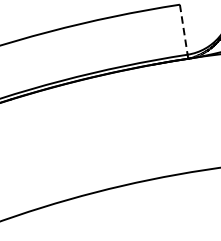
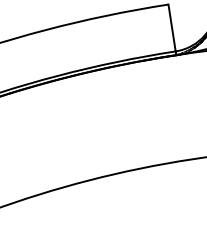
line: (184, 29) -> (172, 27), dashed -> solid

